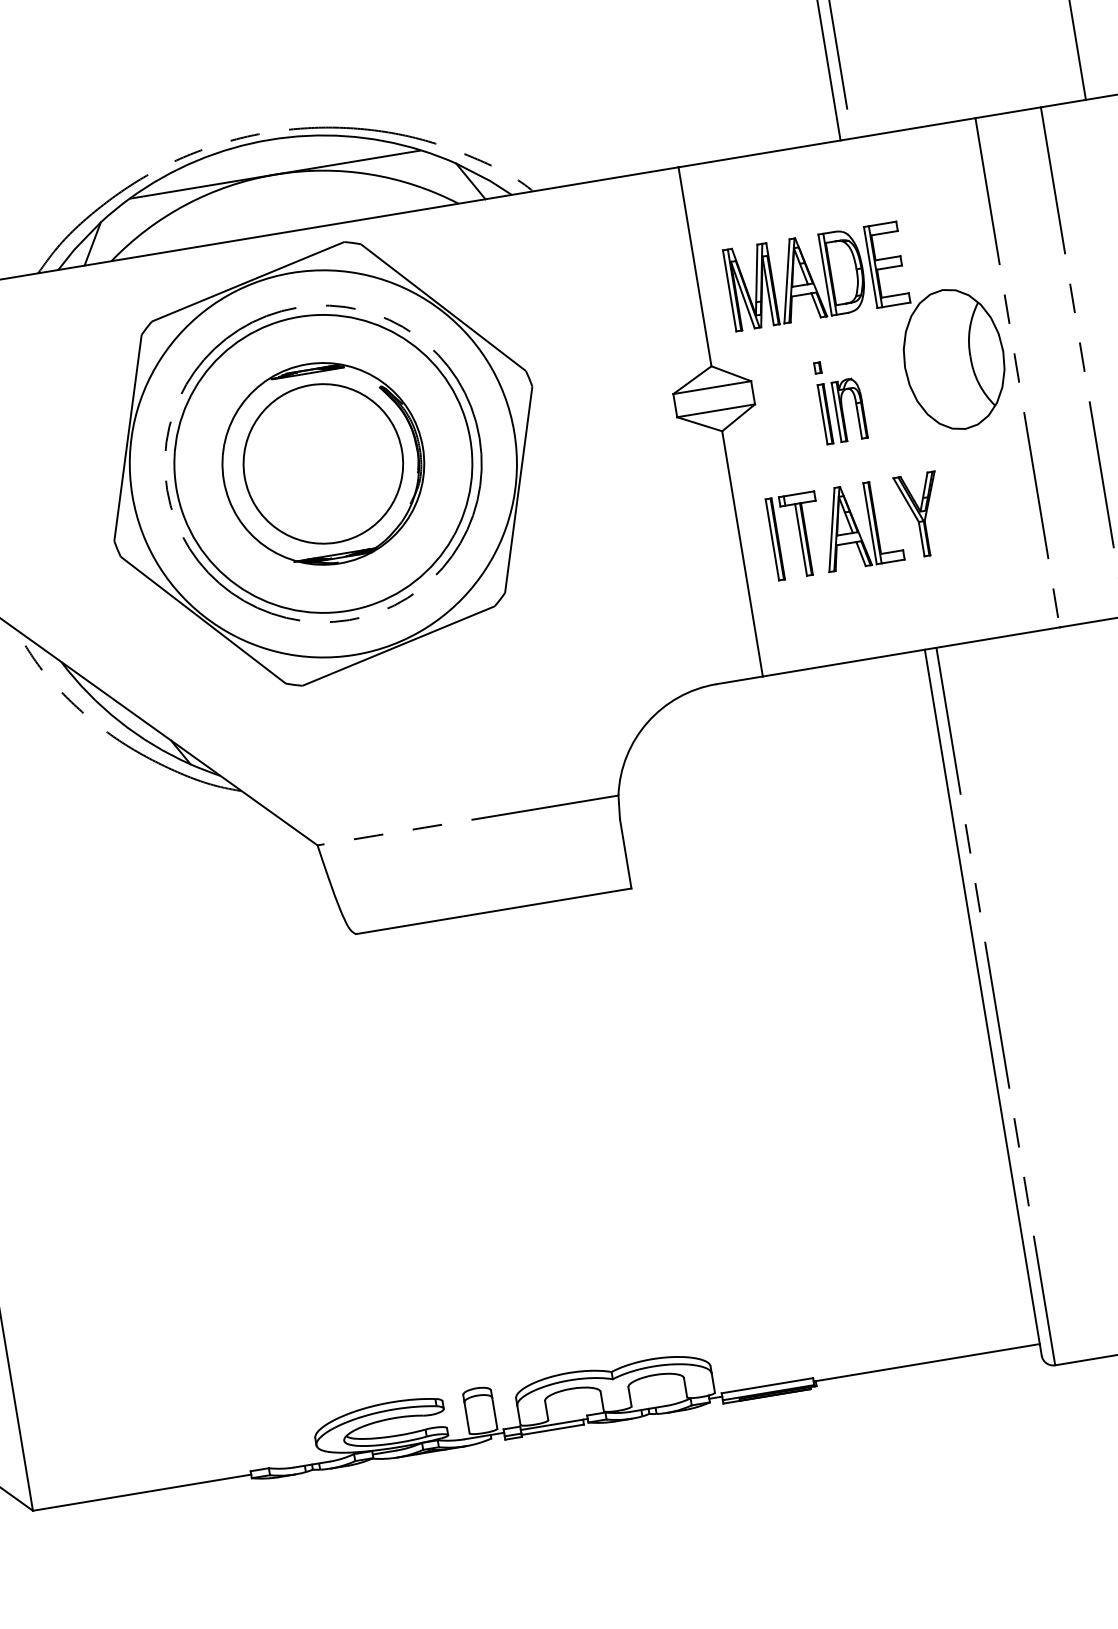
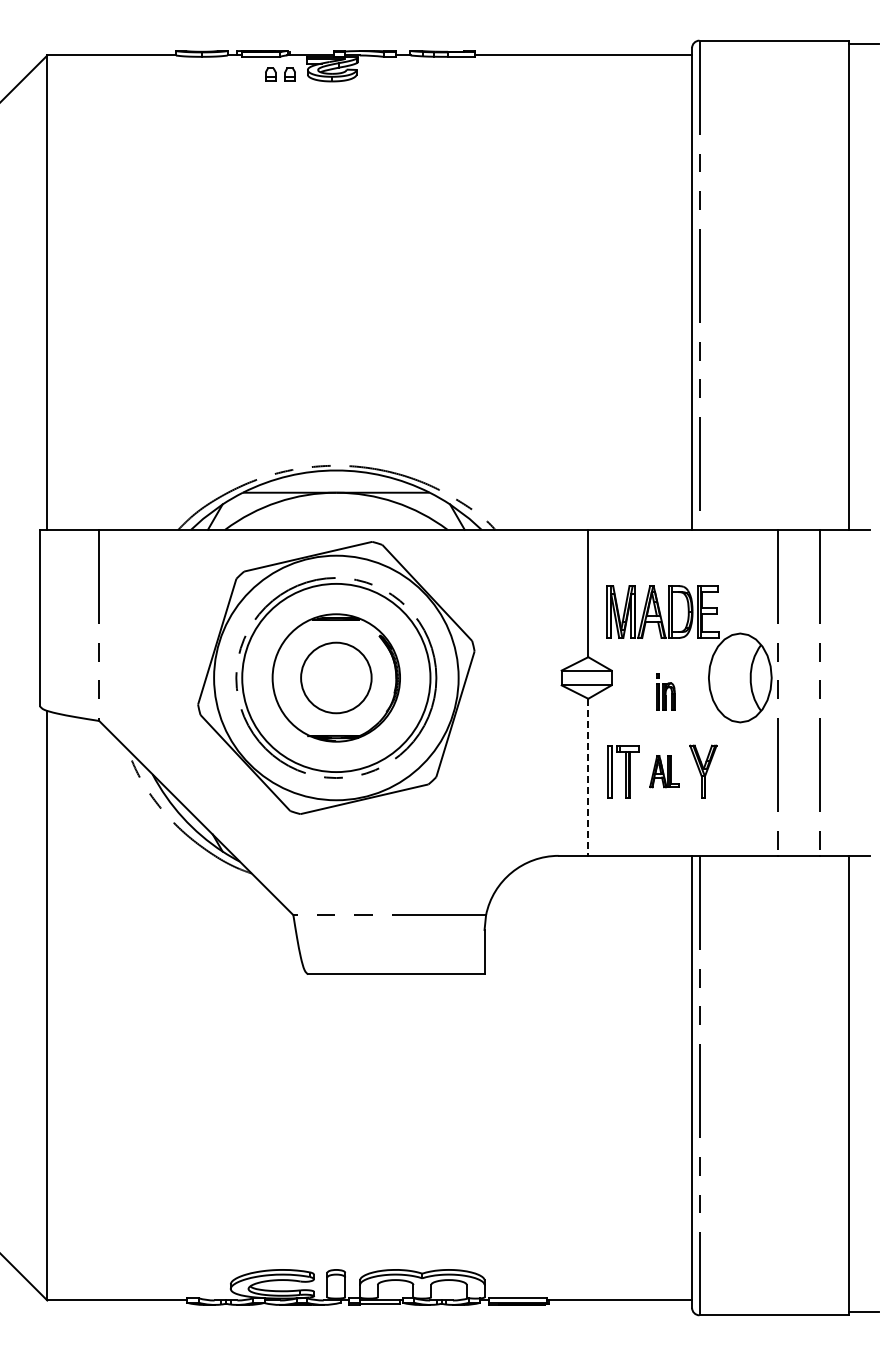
part: (840, 399) -> (665, 691), size x0.7
circle: (321, 463) -> (335, 677), size x0.7
part: (859, 525) -> (664, 771), size x0.6
line: (742, 554) -> (588, 777), solid -> dashed

